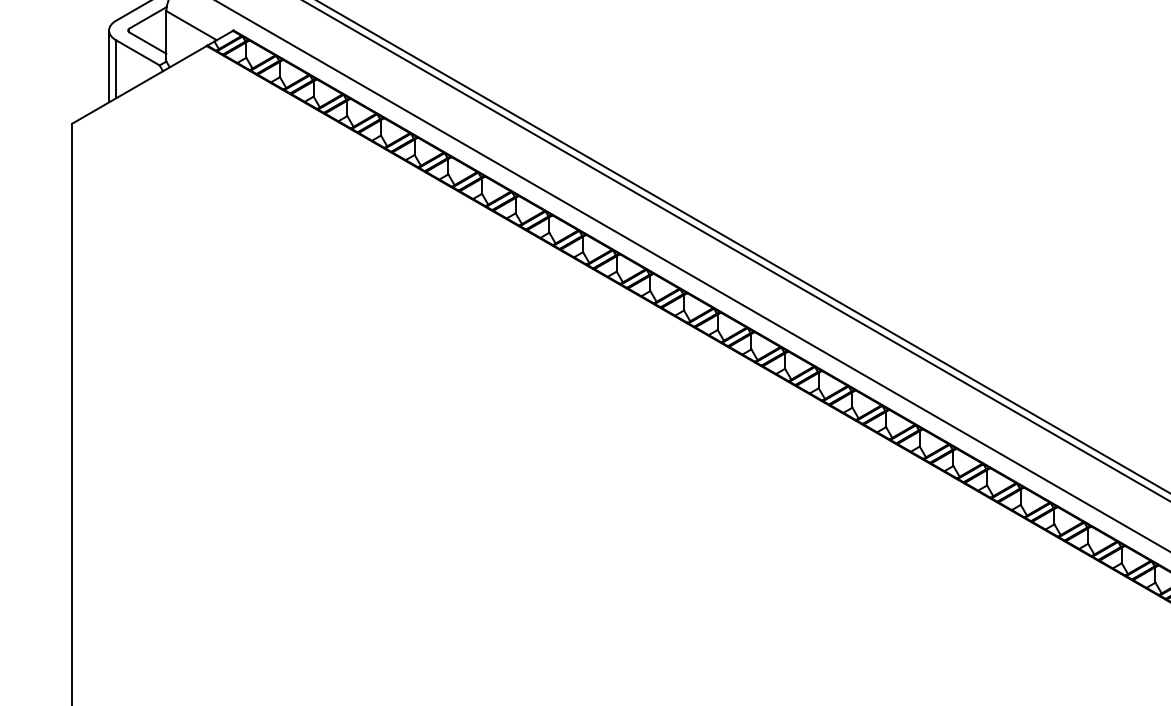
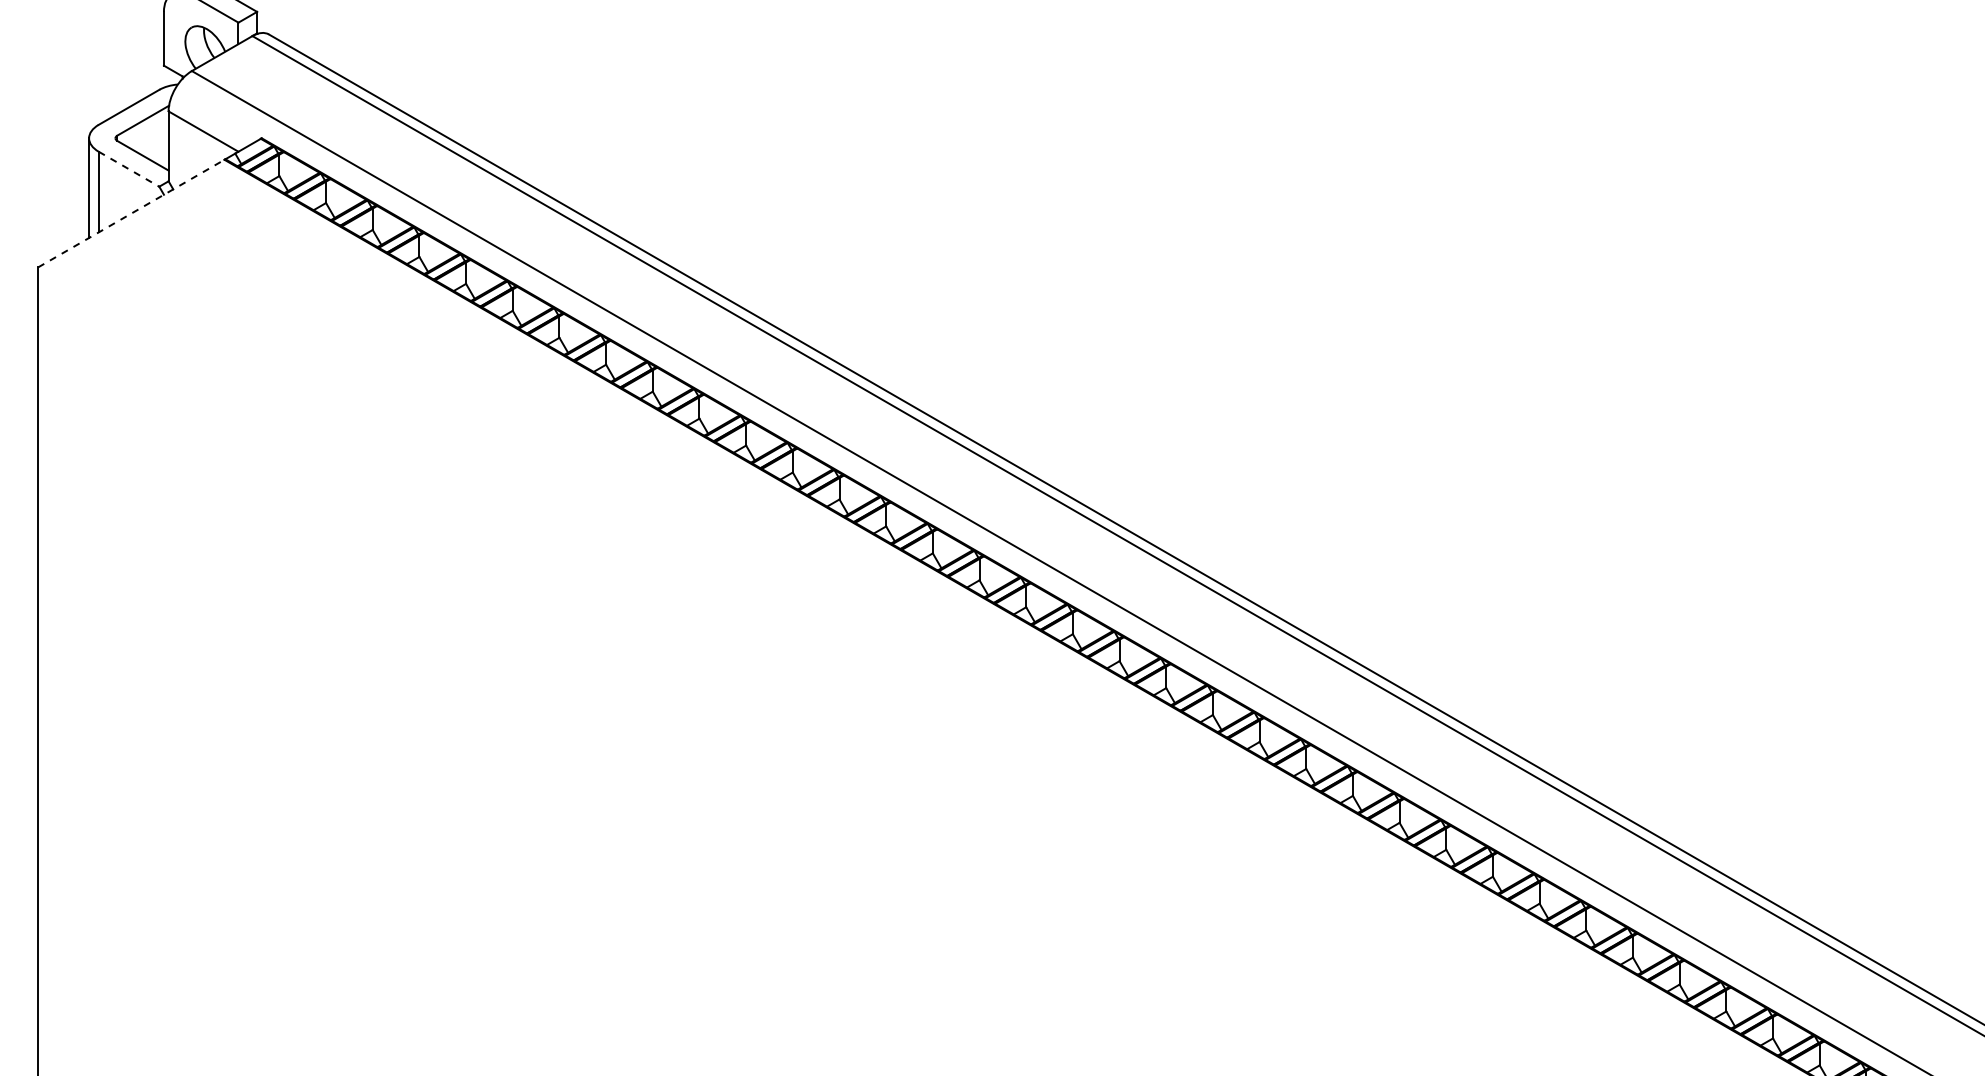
line: (138, 53) -> (129, 169), solid -> dashed
line: (139, 84) -> (131, 213), solid -> dashed

